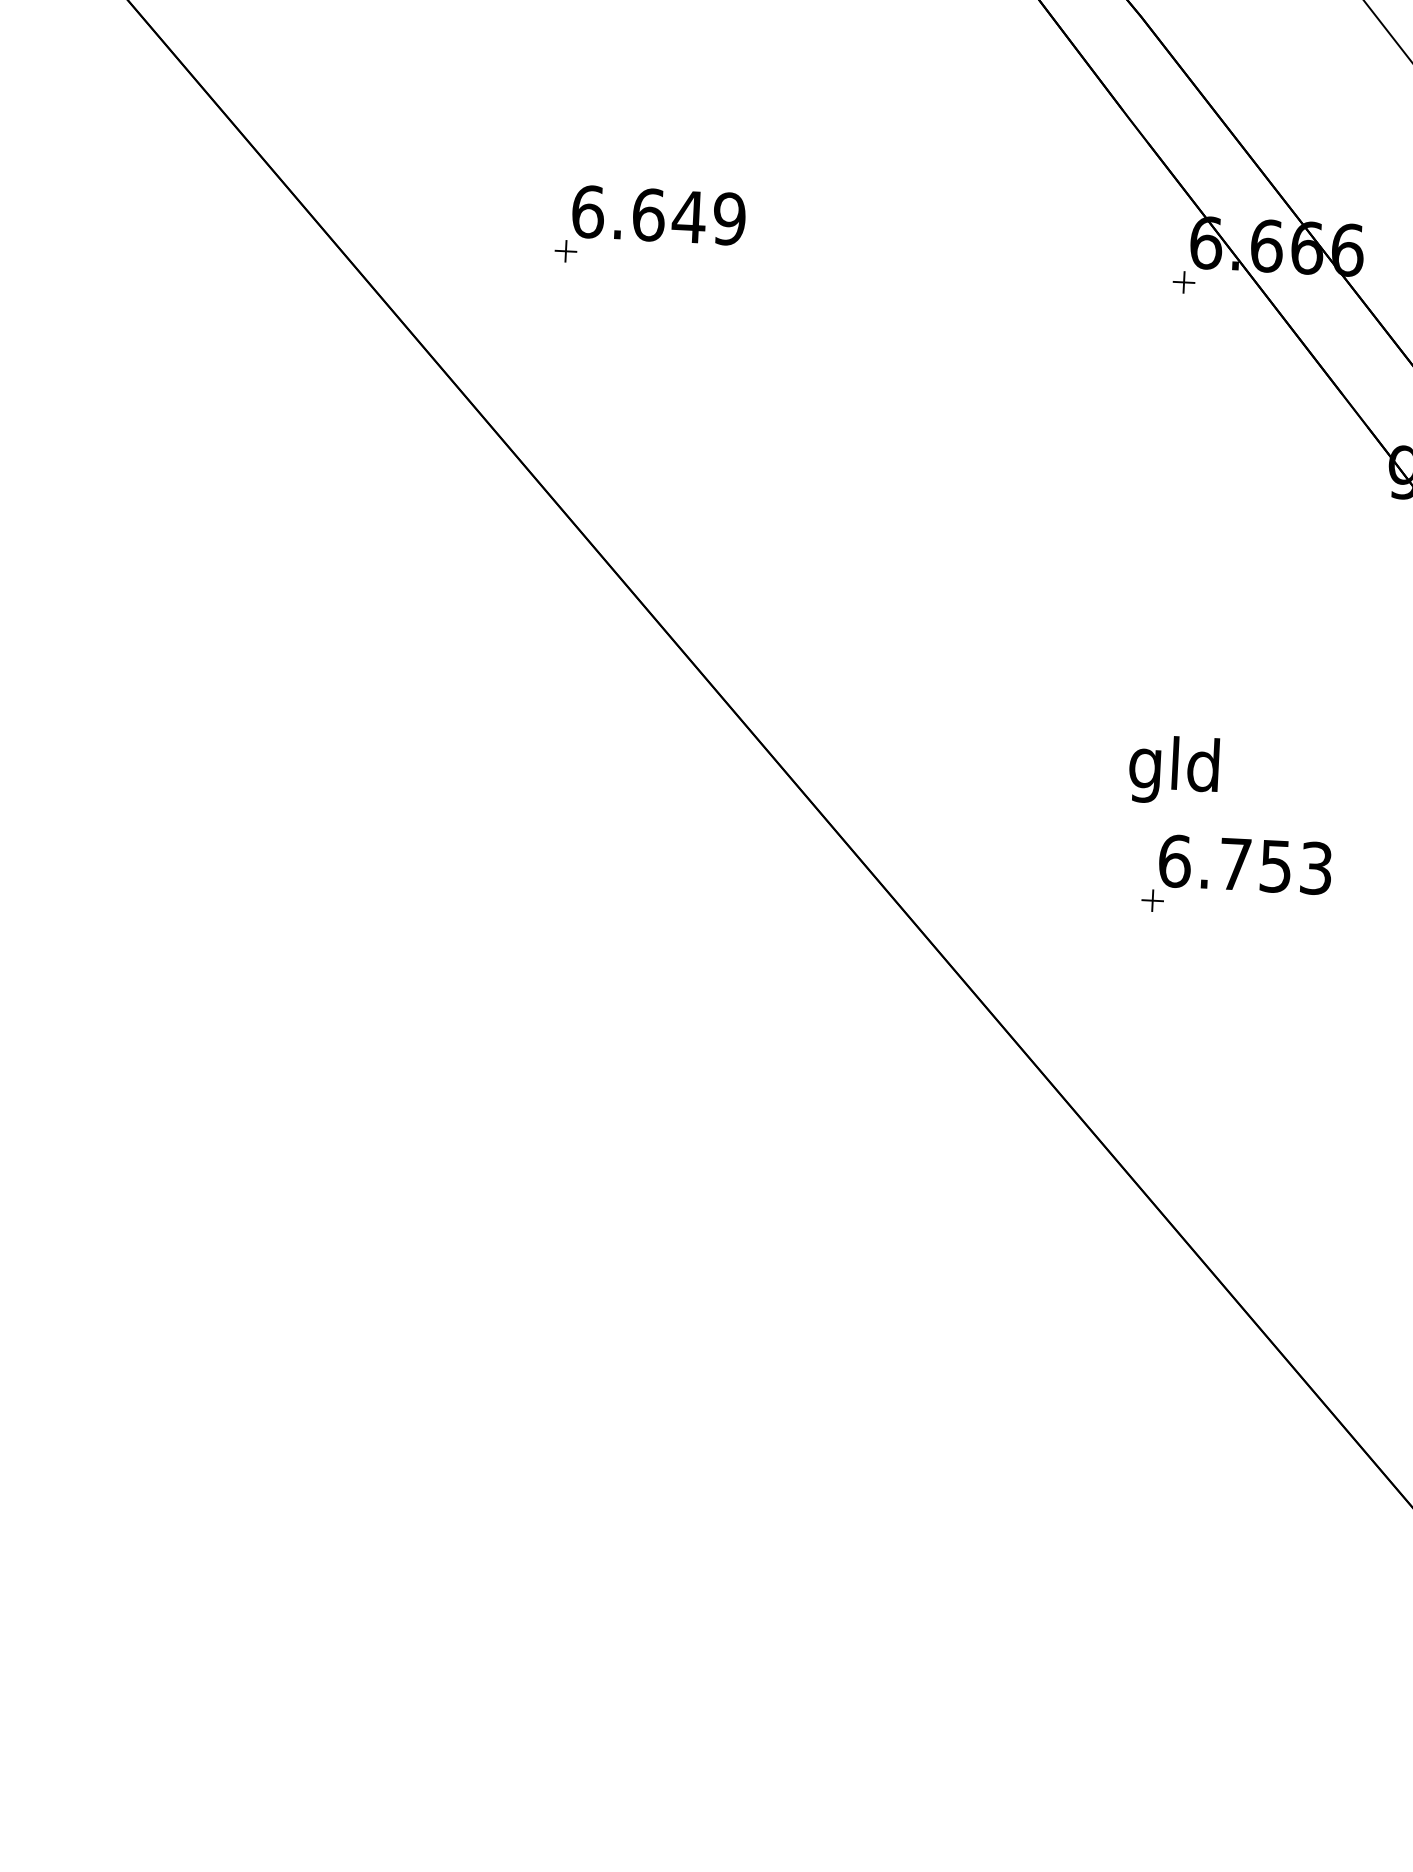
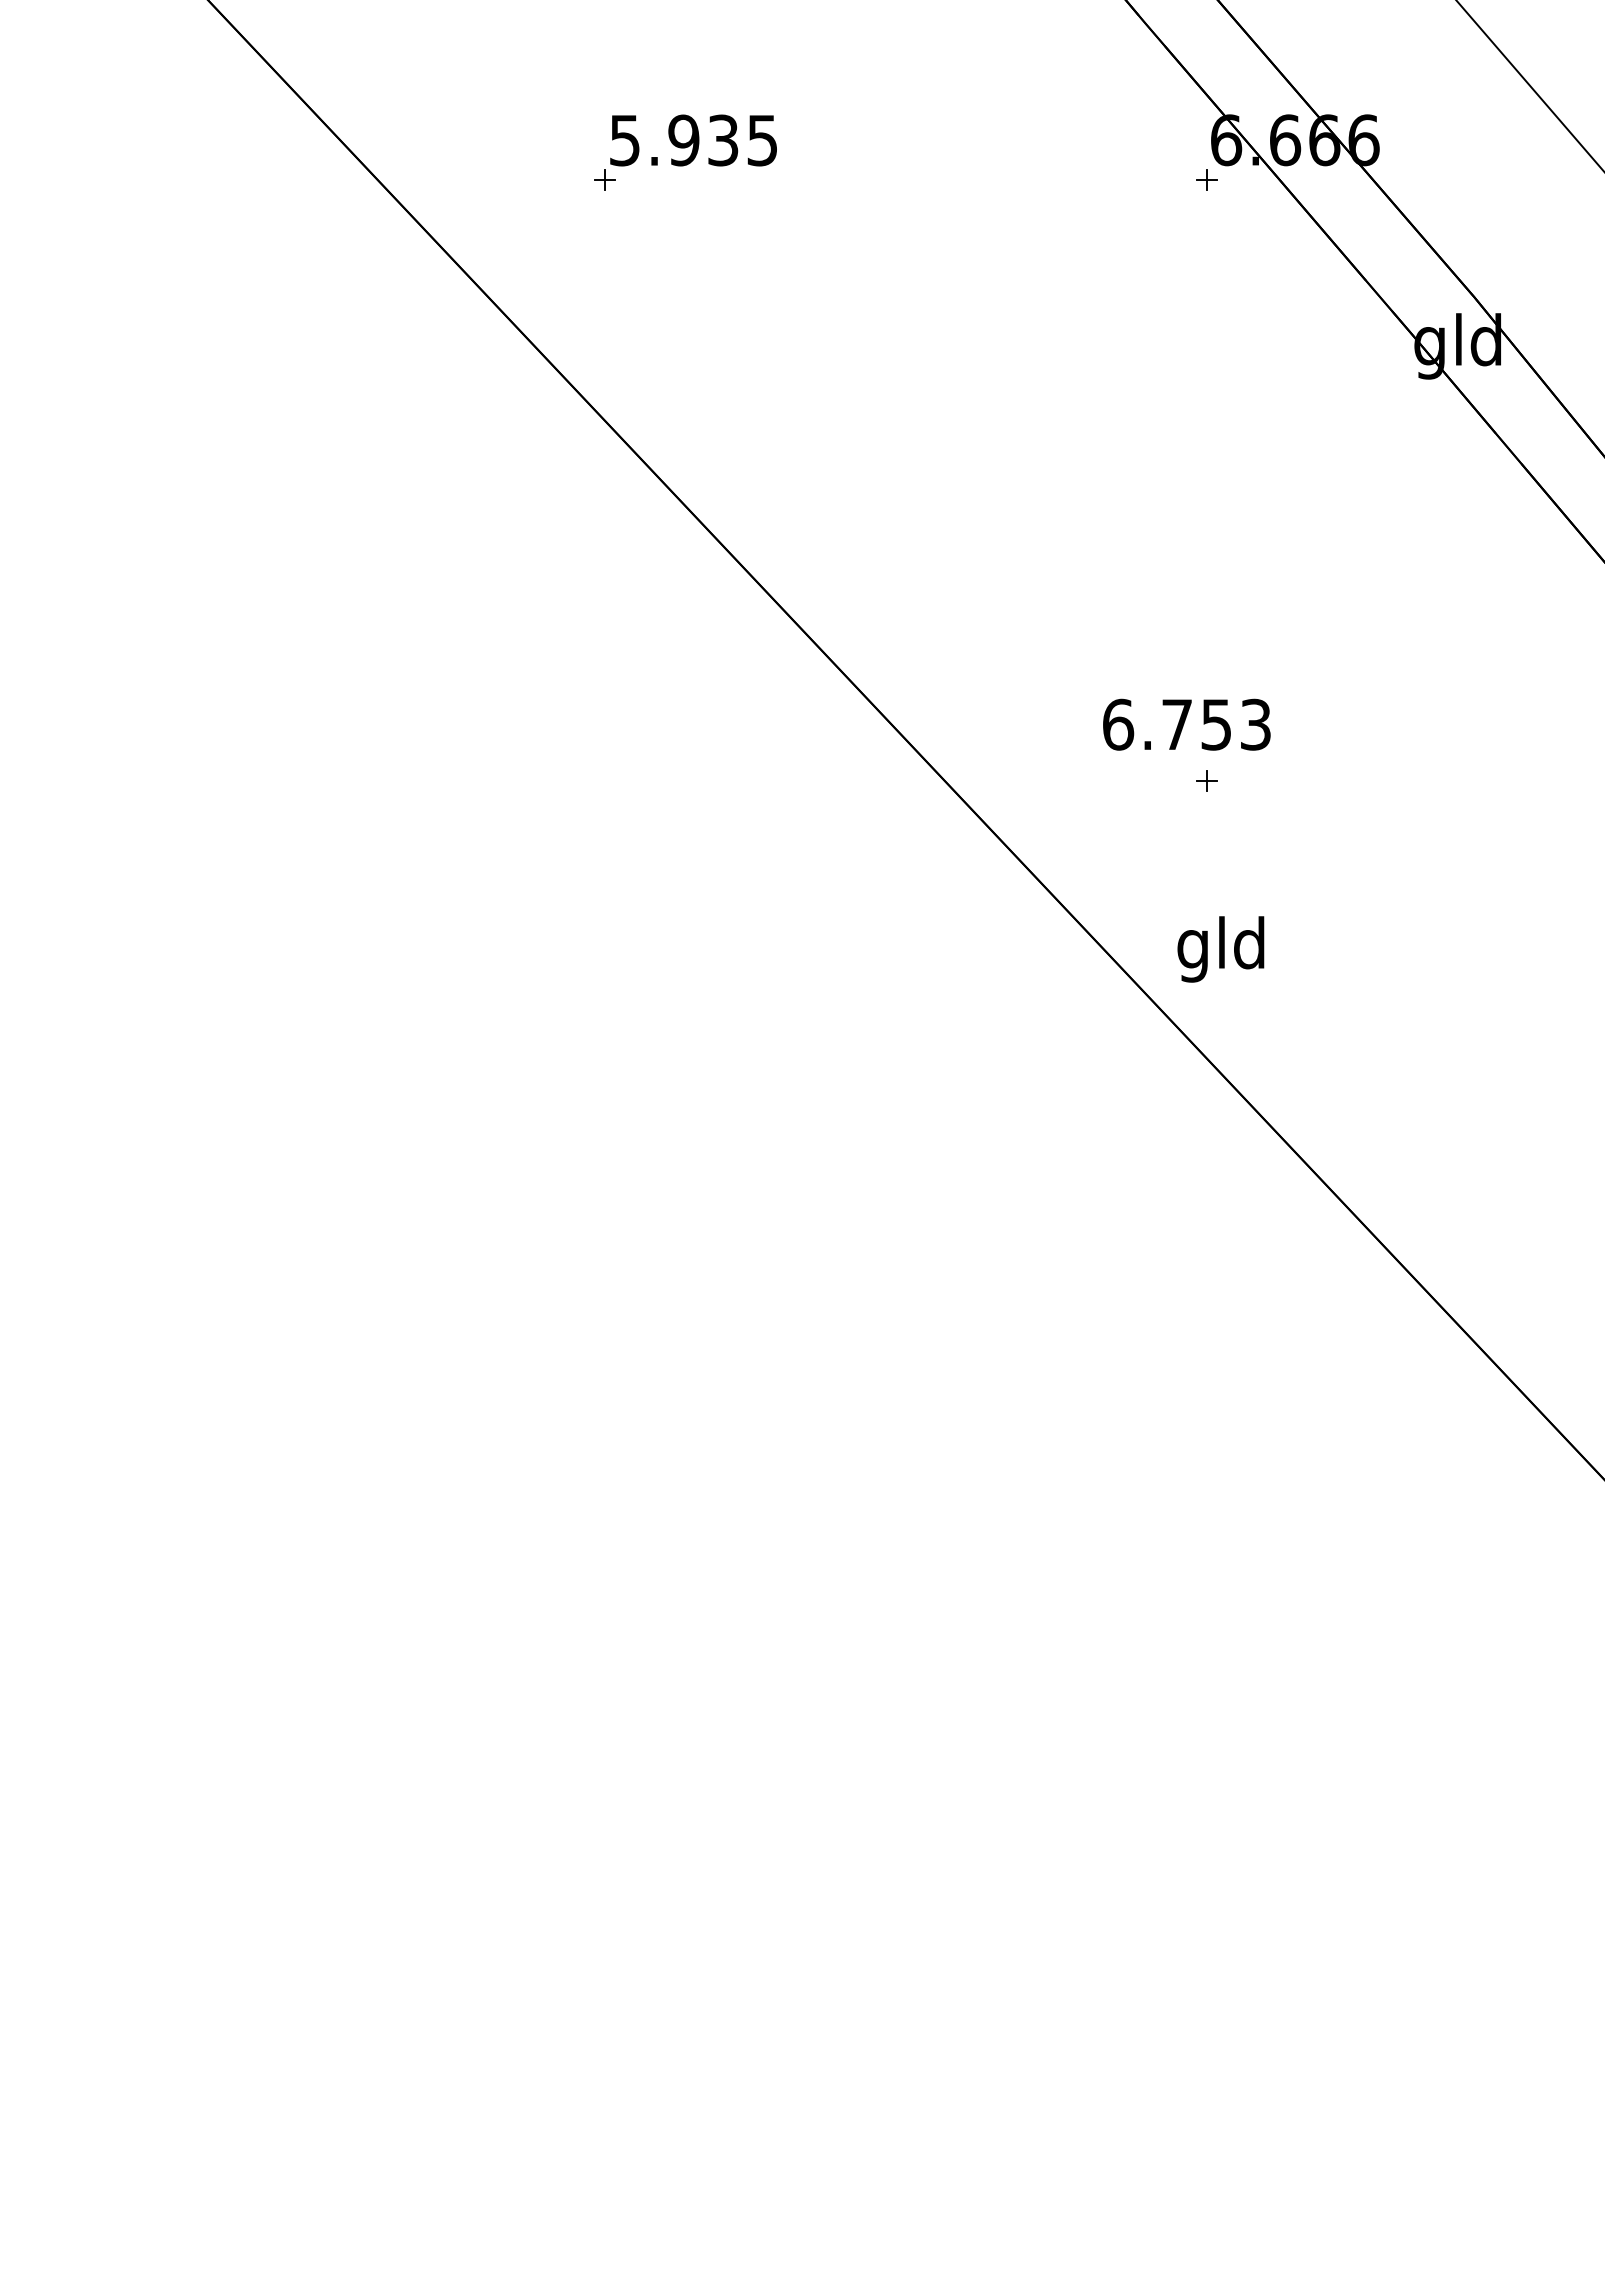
text: (658, 215) -> (693, 140), 6.649 -> 5.935
text: (1173, 770) -> (1220, 949), moved
text: (1245, 864) -> (1186, 724), moved

